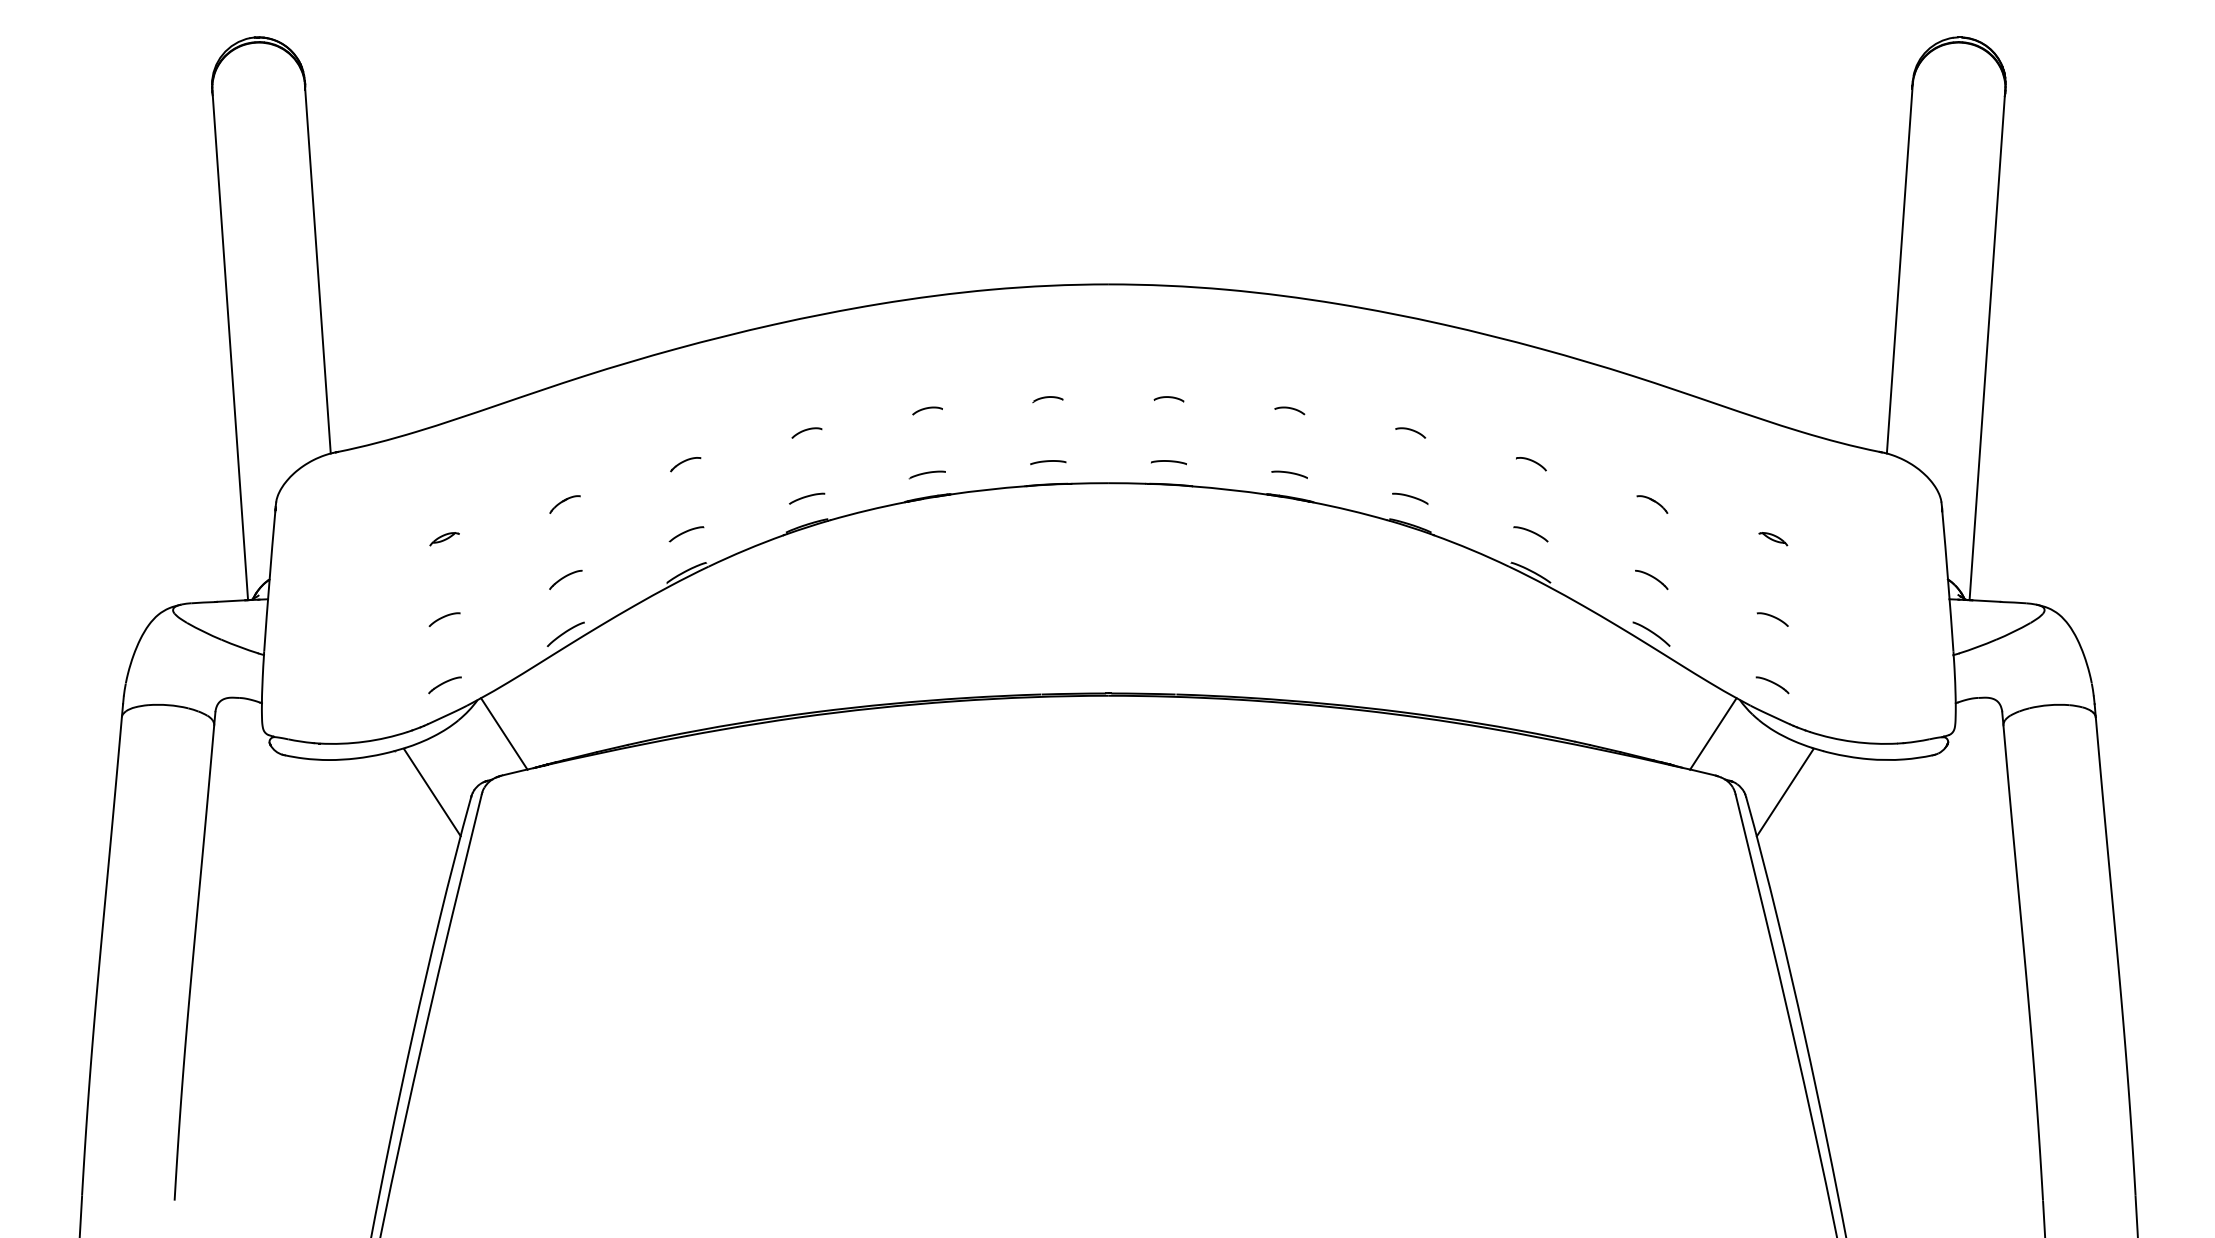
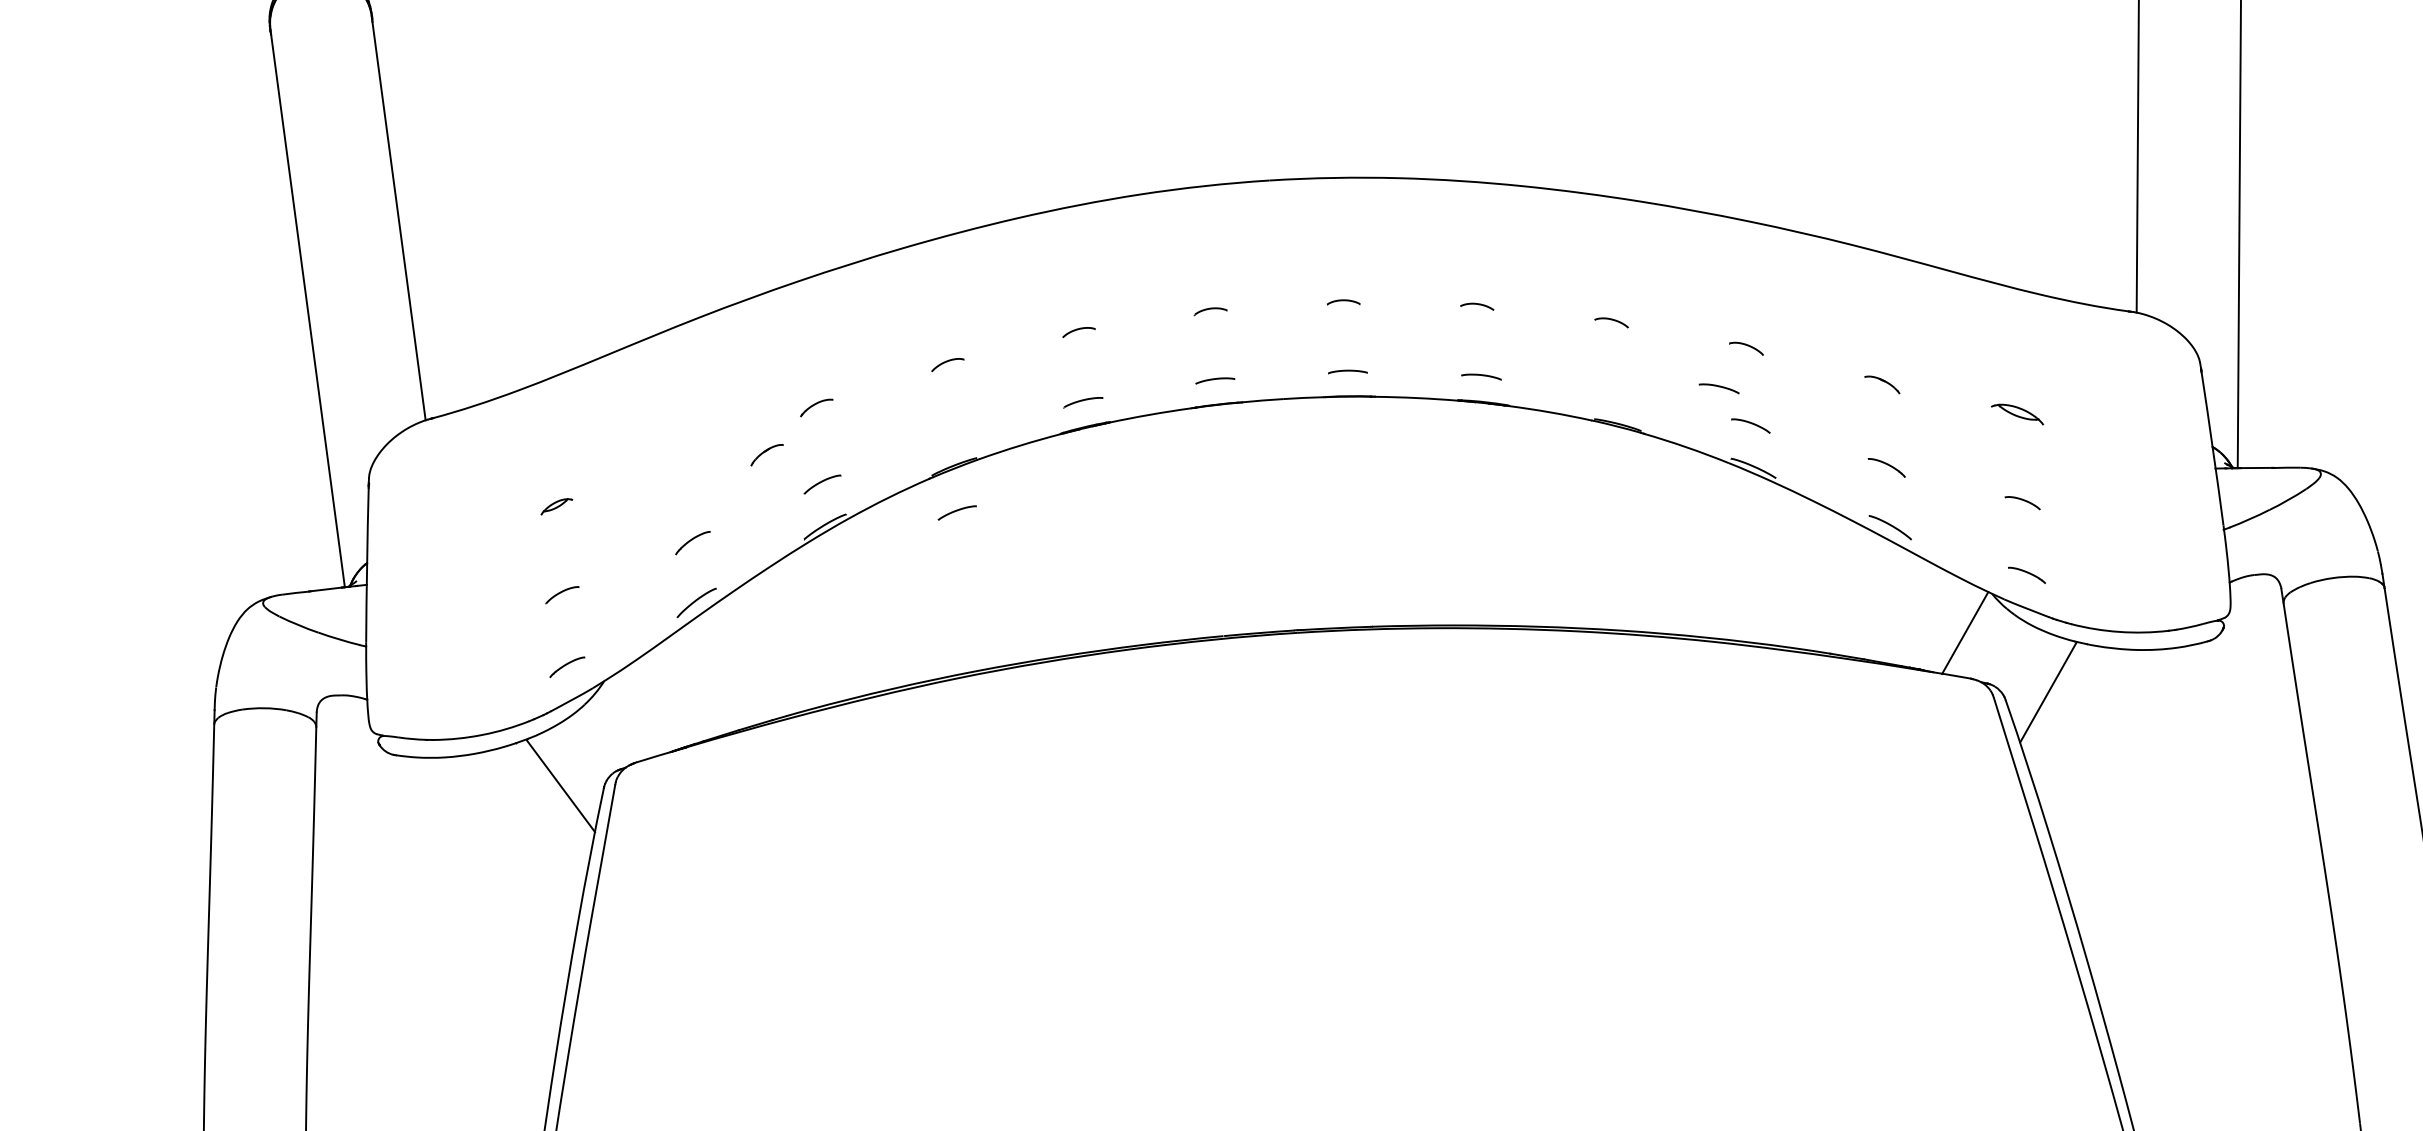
curve: (807, 497) -> (957, 511), moved
curve: (1410, 497) -> (1719, 387), moved
part: (564, 504) -> (766, 455), moved
part: (1773, 539) -> (2017, 415), size x1.6
line: (504, 733) -> (636, 716), removed

